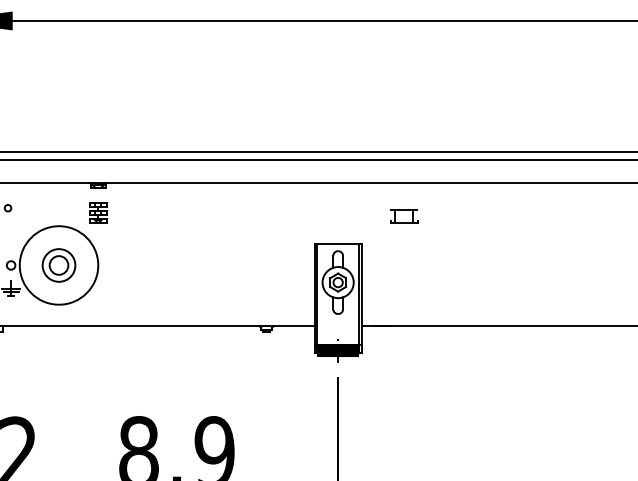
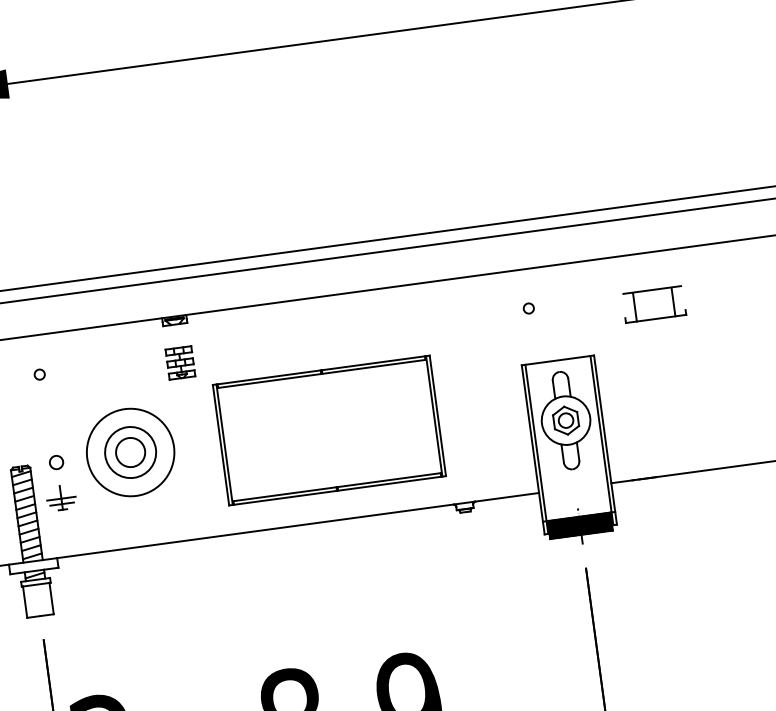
circle: (324, 208) -> (529, 308), added
part: (404, 216) -> (654, 304), size x1.43
circle: (58, 265) -> (129, 452), size x0.71
part: (186, 268) -> (328, 430), added

